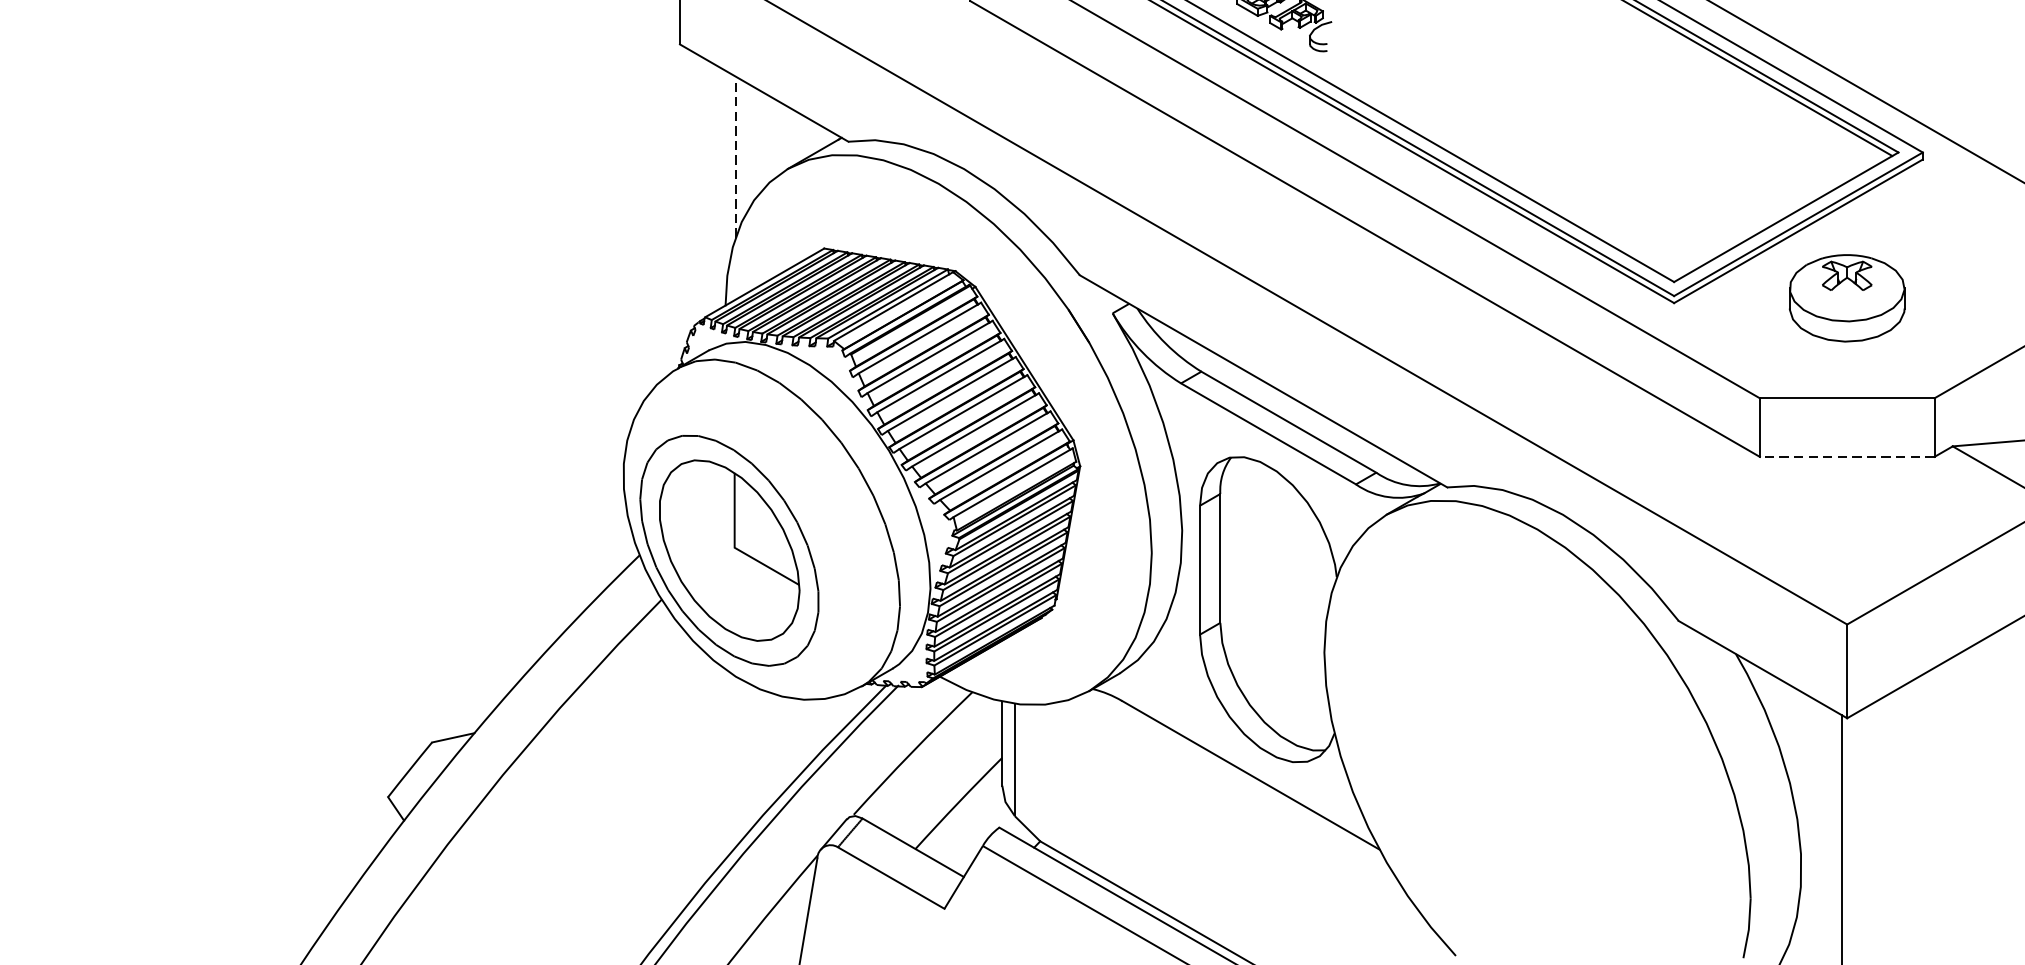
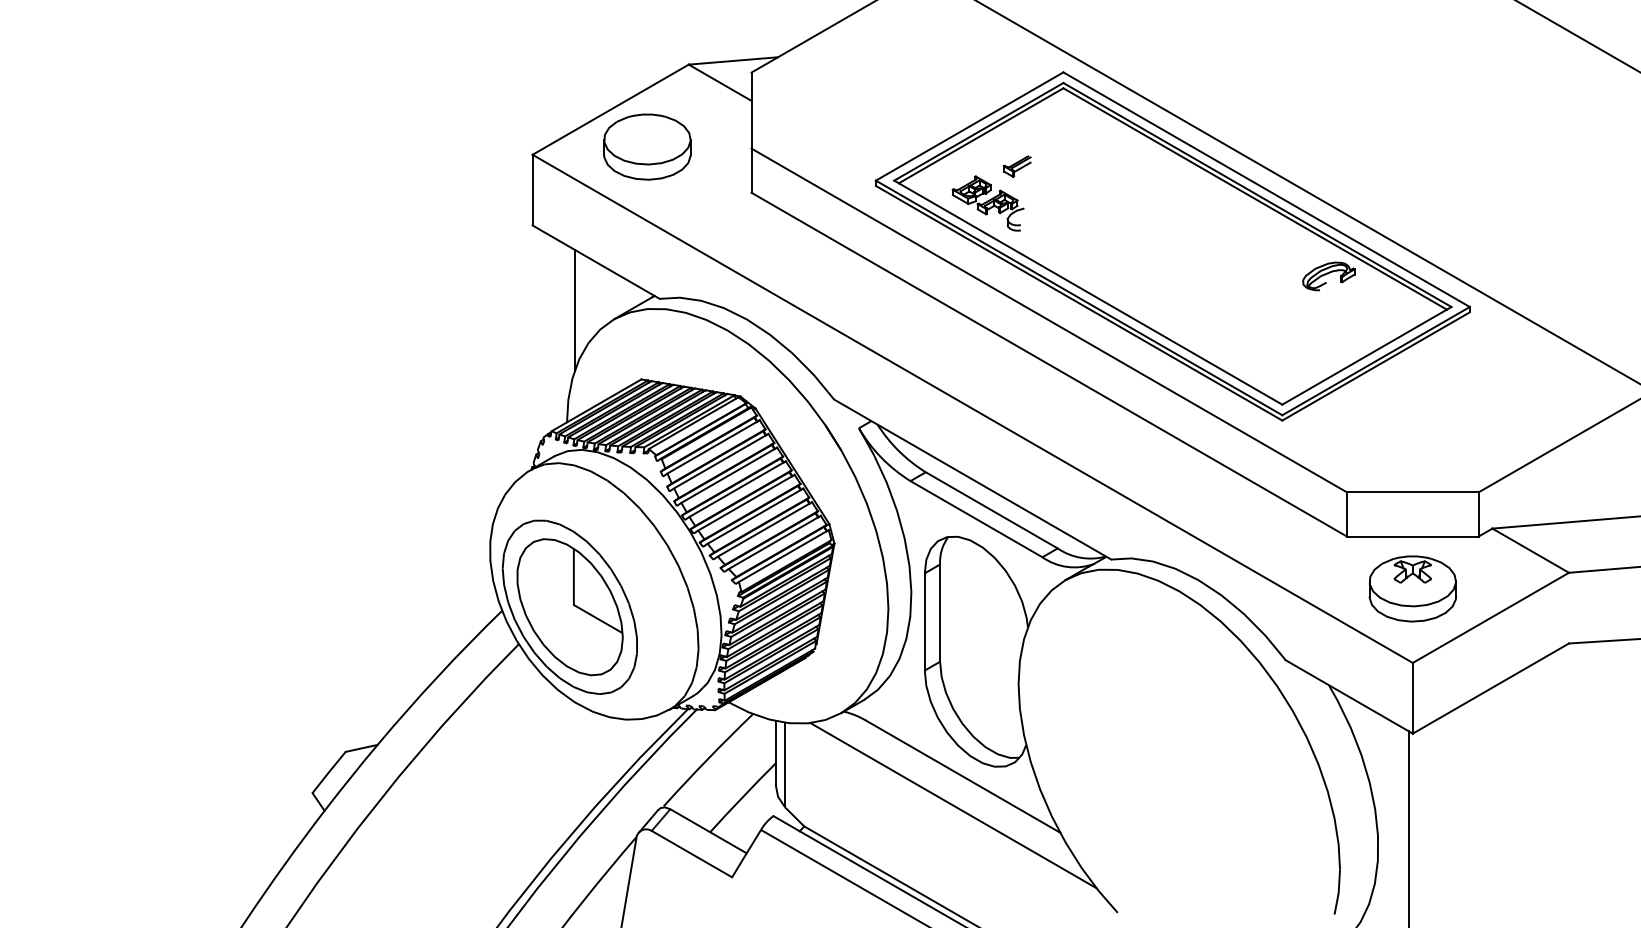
part: (1735, 112) -> (1328, 276), added
line: (735, 157) -> (574, 310), dashed -> solid
part: (1846, 297) -> (1412, 588), moved
line: (1846, 456) -> (1412, 536), dashed -> solid
line: (1238, 813) -> (953, 805), added

